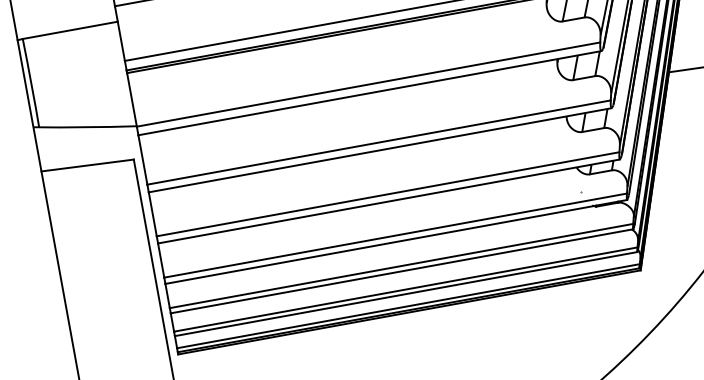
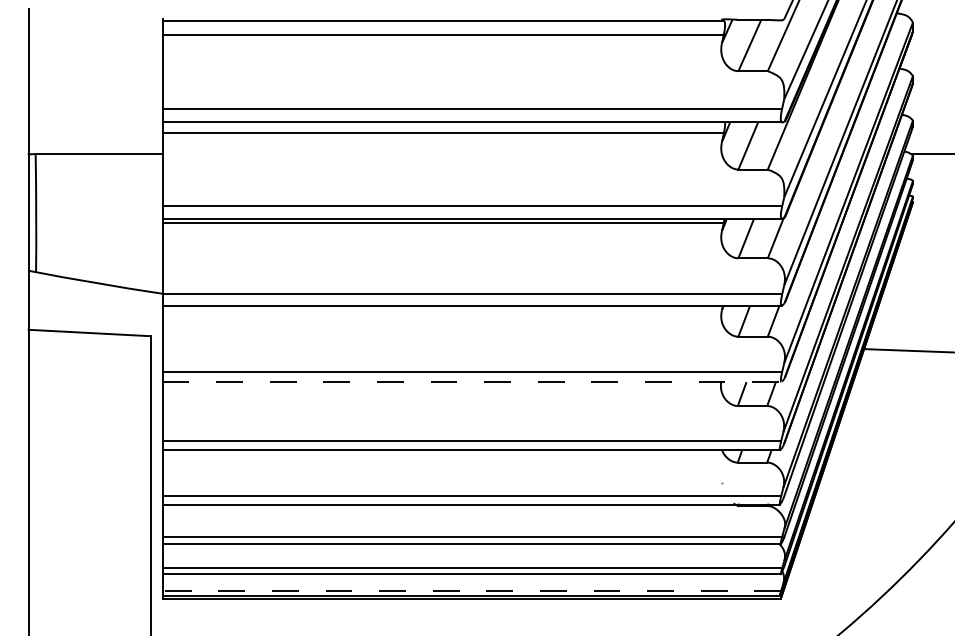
line: (380, 150) -> (472, 382), solid -> dashed
line: (408, 306) -> (471, 590), solid -> dashed

